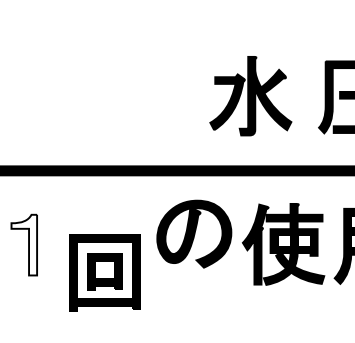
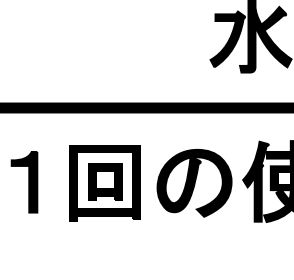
part: (194, 233) -> (194, 182), moved
fill: (24, 244) -> (24, 181), added
part: (104, 272) -> (104, 182), moved

